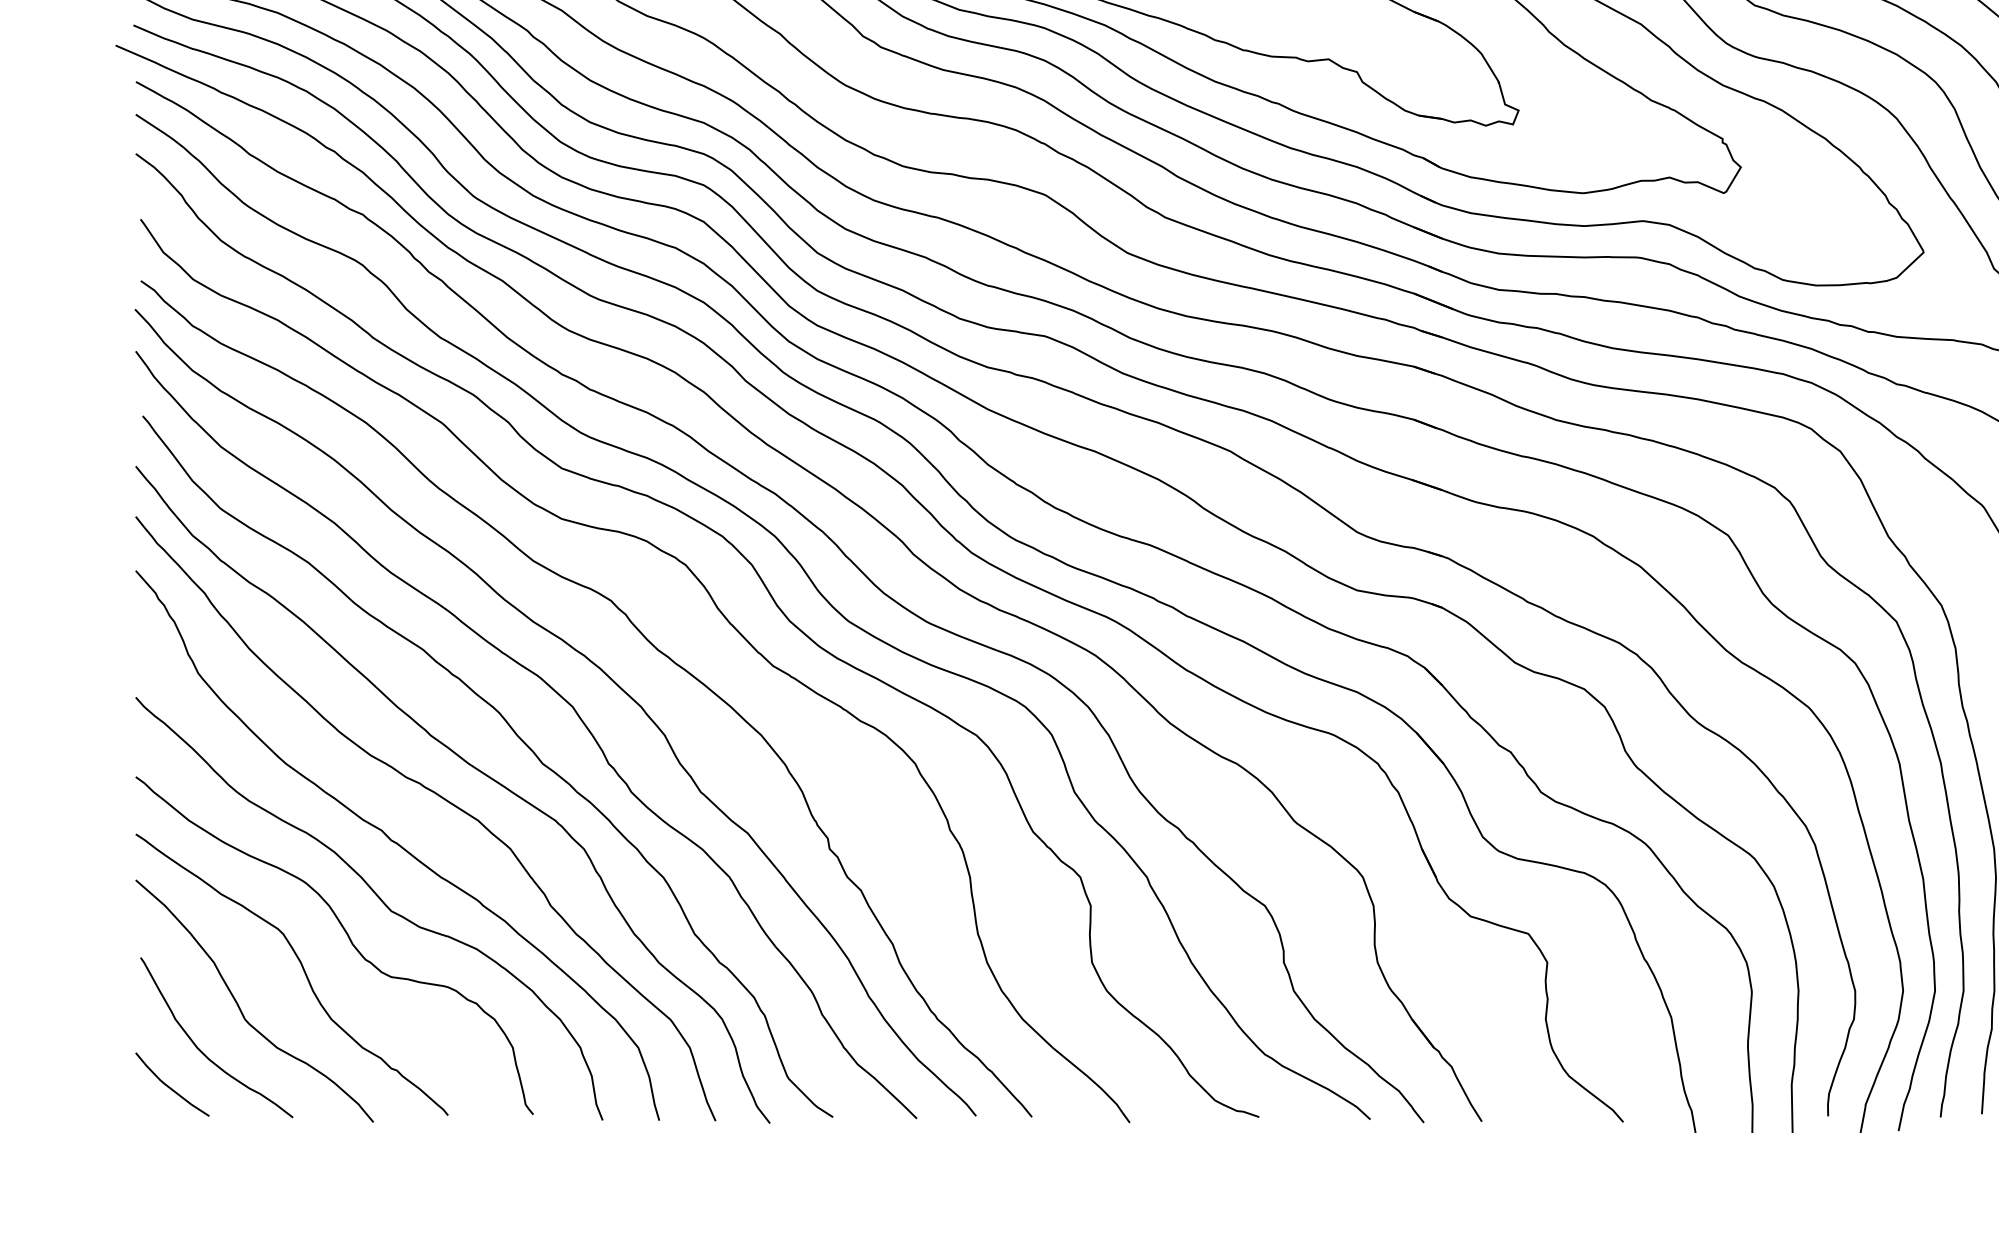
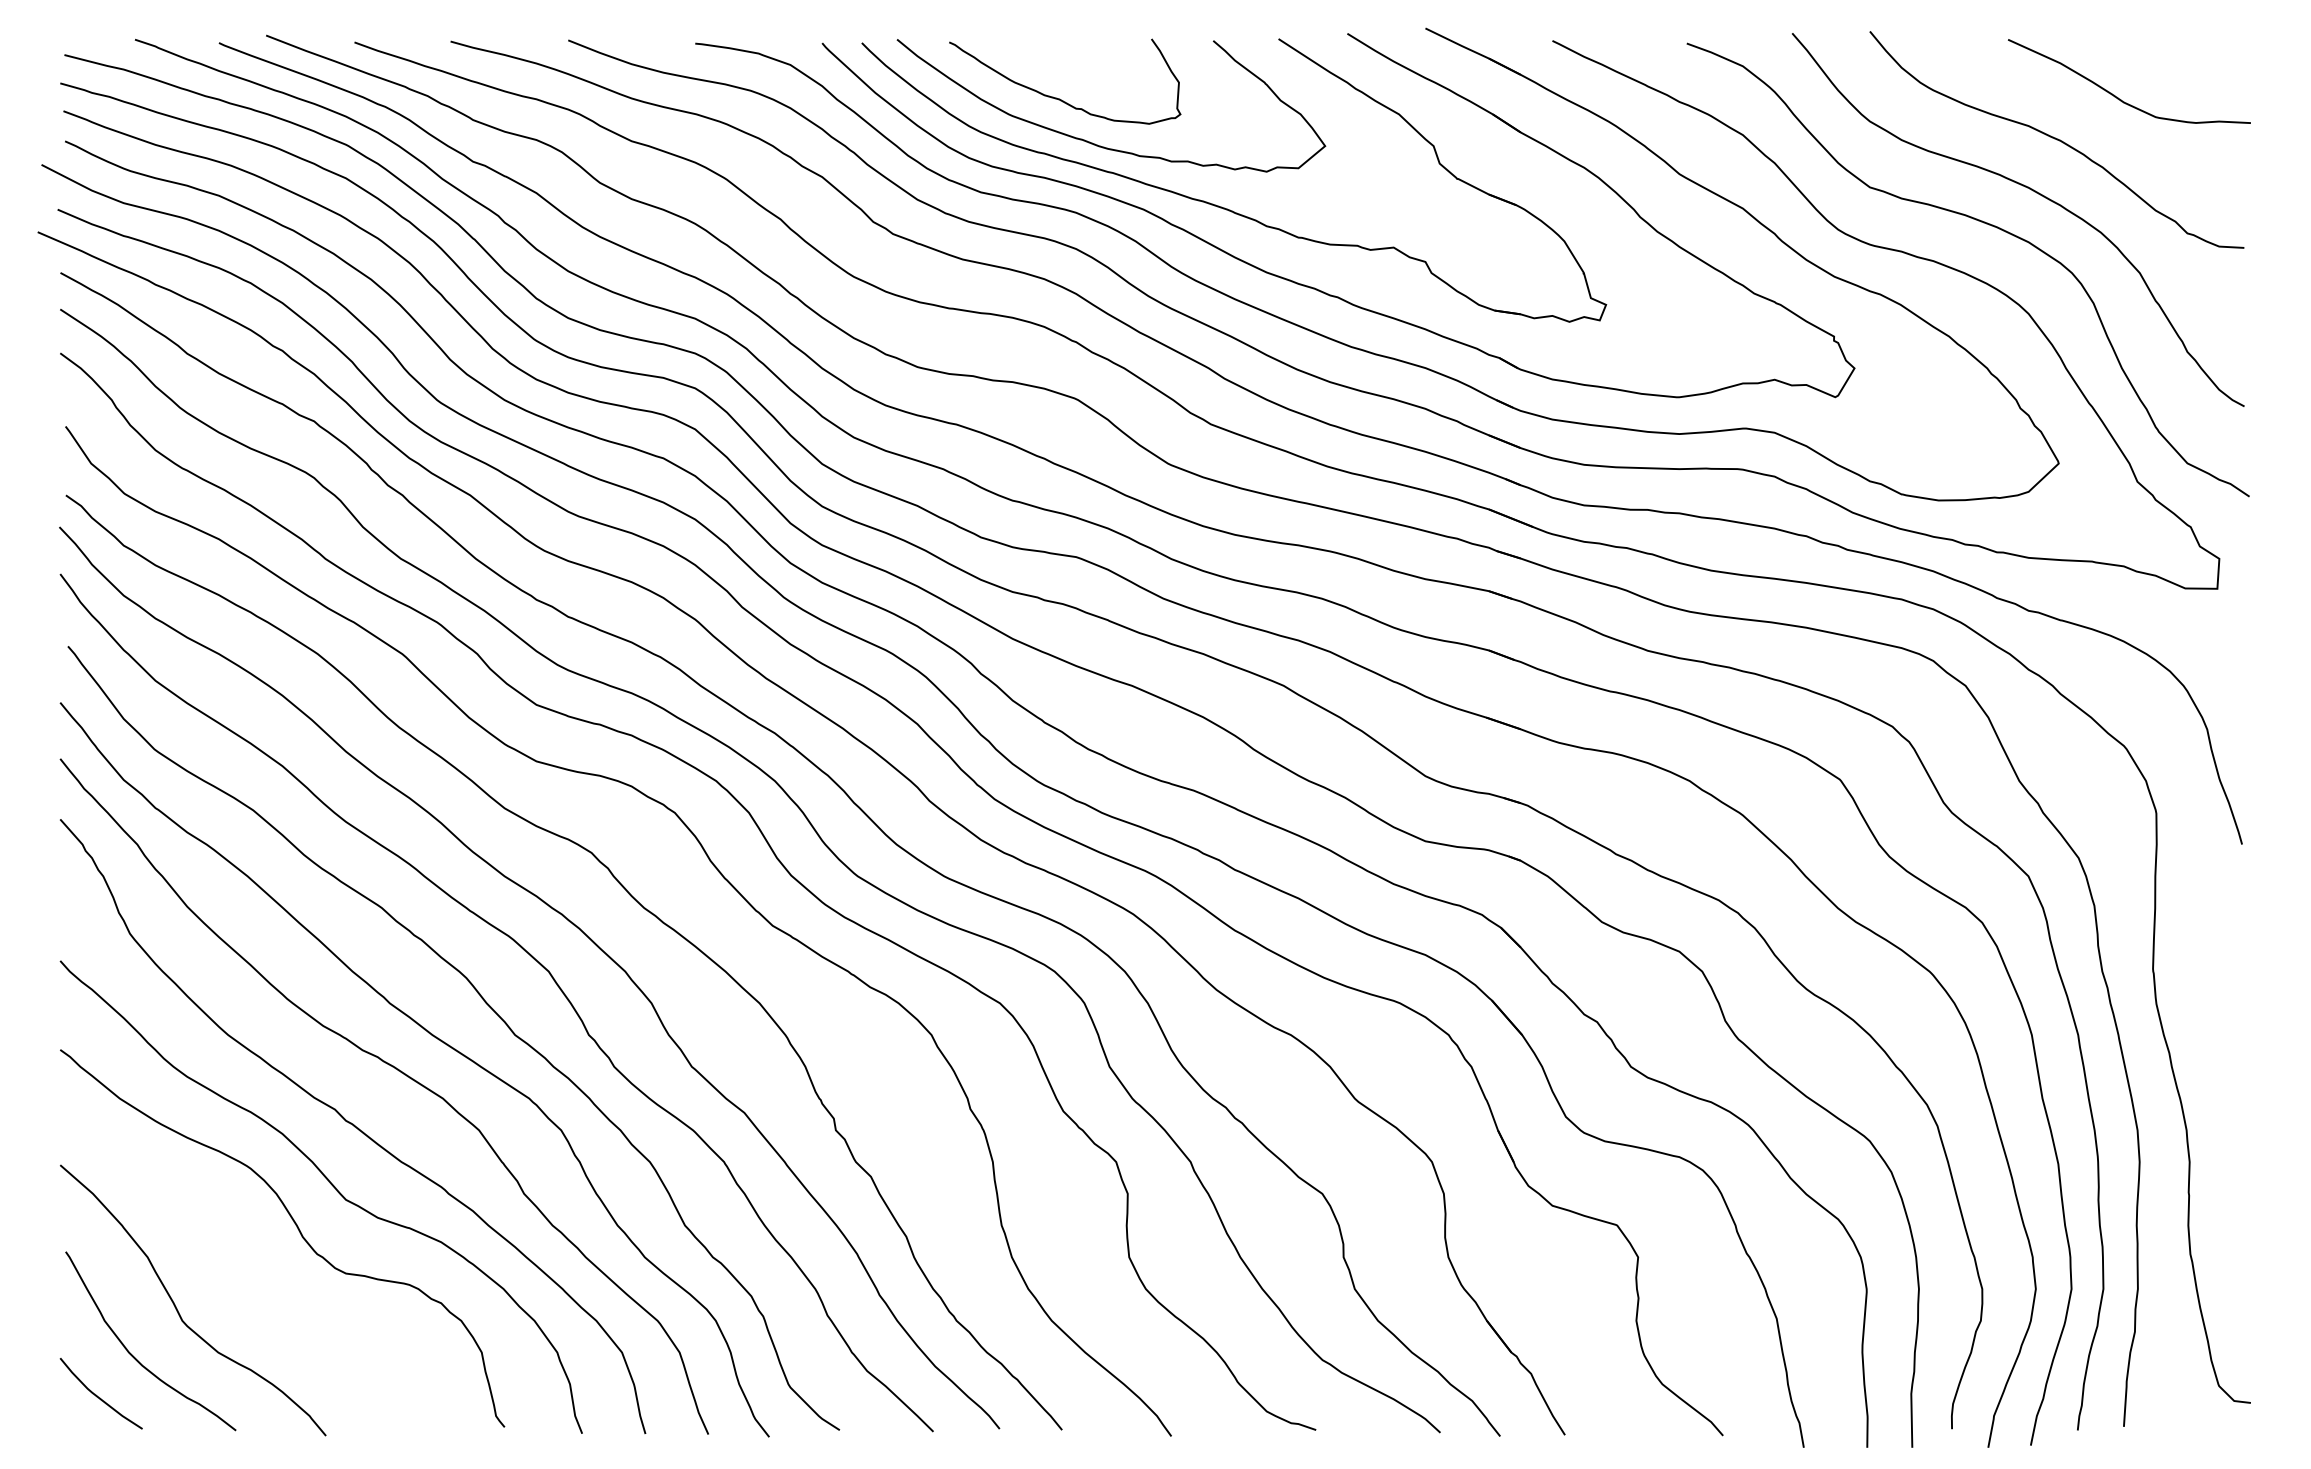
curve: (302, 969) -> (246, 1264), removed

